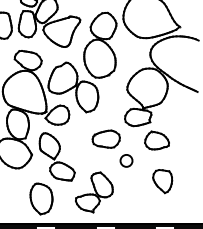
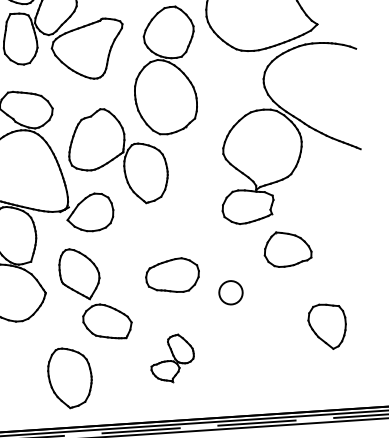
part: (105, 138) -> (170, 274), moved
part: (162, 181) -> (327, 326), moved
part: (94, 192) -> (172, 358), size x0.6

